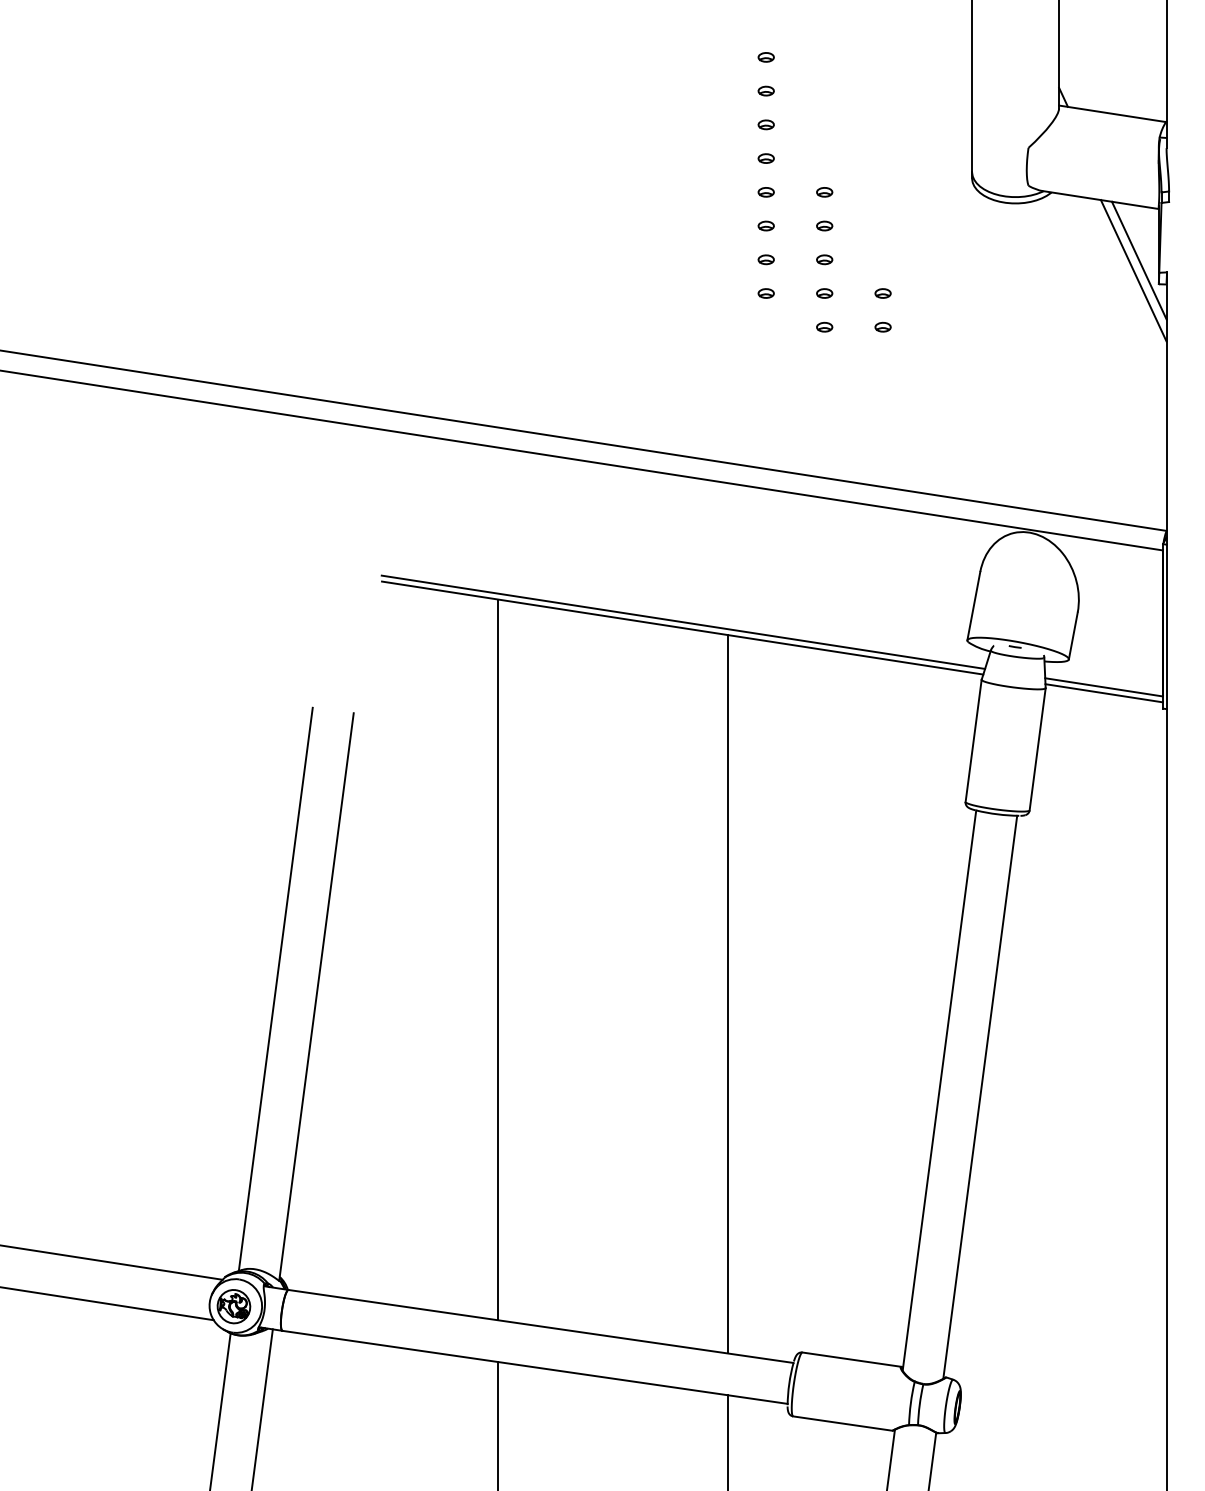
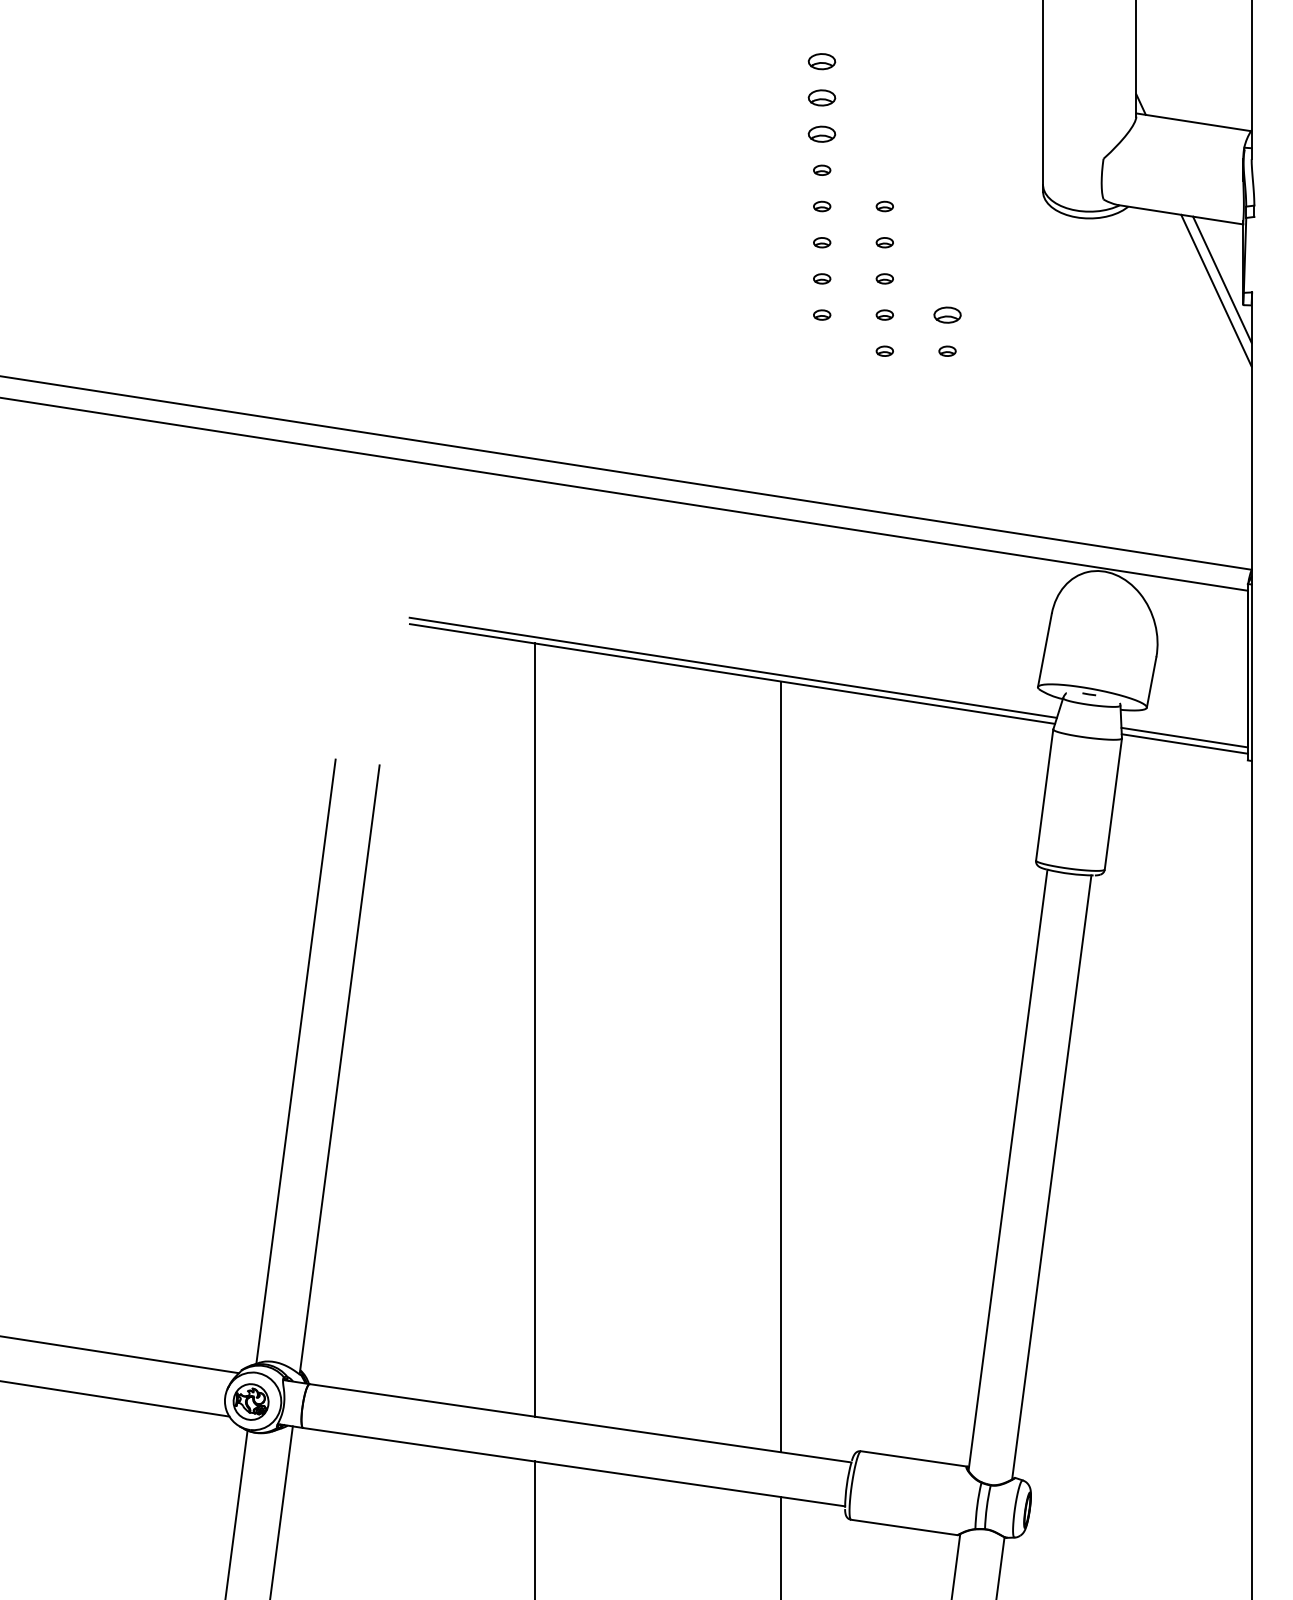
part: (766, 57) -> (822, 61), size x1.6
part: (766, 90) -> (822, 97), size x1.6
part: (766, 124) -> (822, 133), size x1.6
part: (883, 292) -> (947, 314), size x1.6

